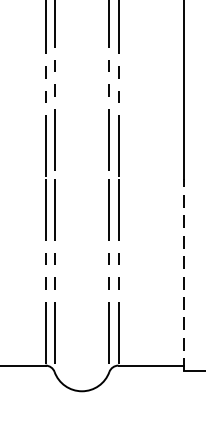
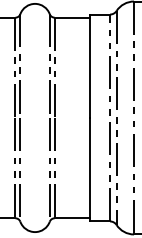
line: (183, 274) -> (89, 169), dashed -> solid

